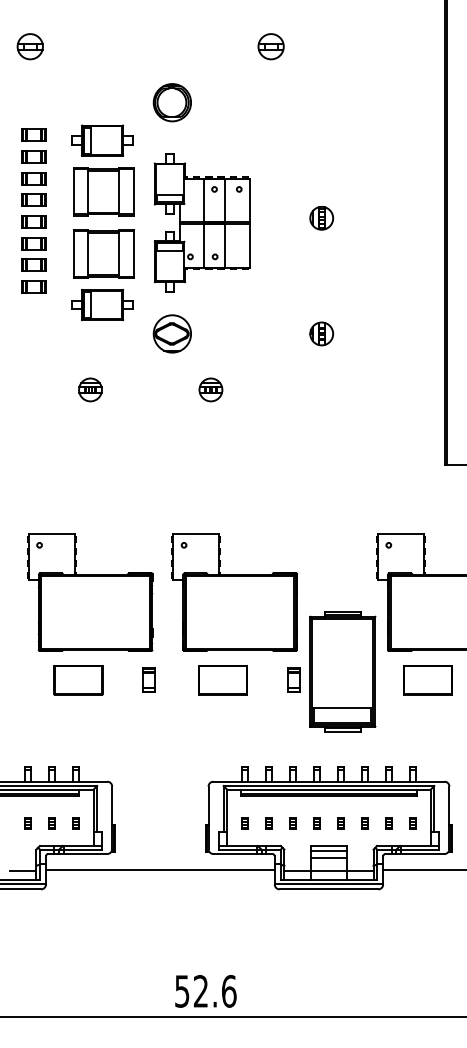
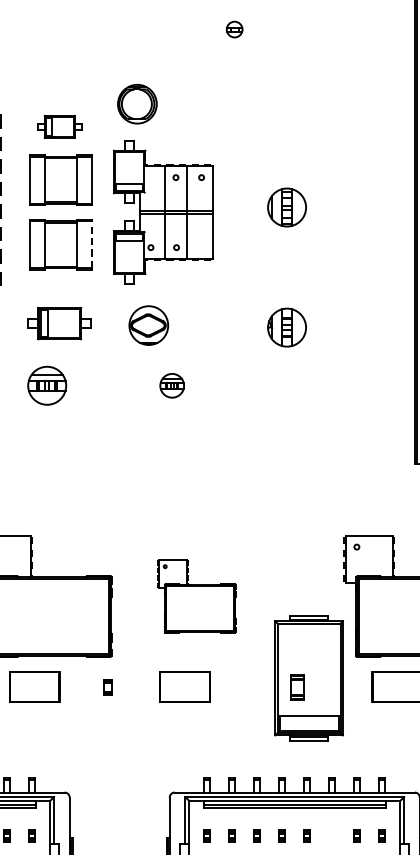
part: (270, 46) -> (234, 29), size x0.6
part: (171, 102) -> (136, 103), moved
part: (102, 140) -> (59, 126), size x0.7
part: (321, 218) -> (286, 207), size x1.6
line: (133, 253) -> (91, 244), solid -> dashed
part: (102, 305) -> (59, 324), moved
part: (171, 333) -> (147, 325), moved
part: (321, 333) -> (286, 327), size x1.6
part: (90, 389) -> (47, 385), size x1.6
part: (234, 592) -> (196, 596), size x0.6
part: (148, 679) -> (107, 686), size x0.6
part: (293, 679) -> (297, 686), moved
part: (364, 823) -> (331, 835), removed

